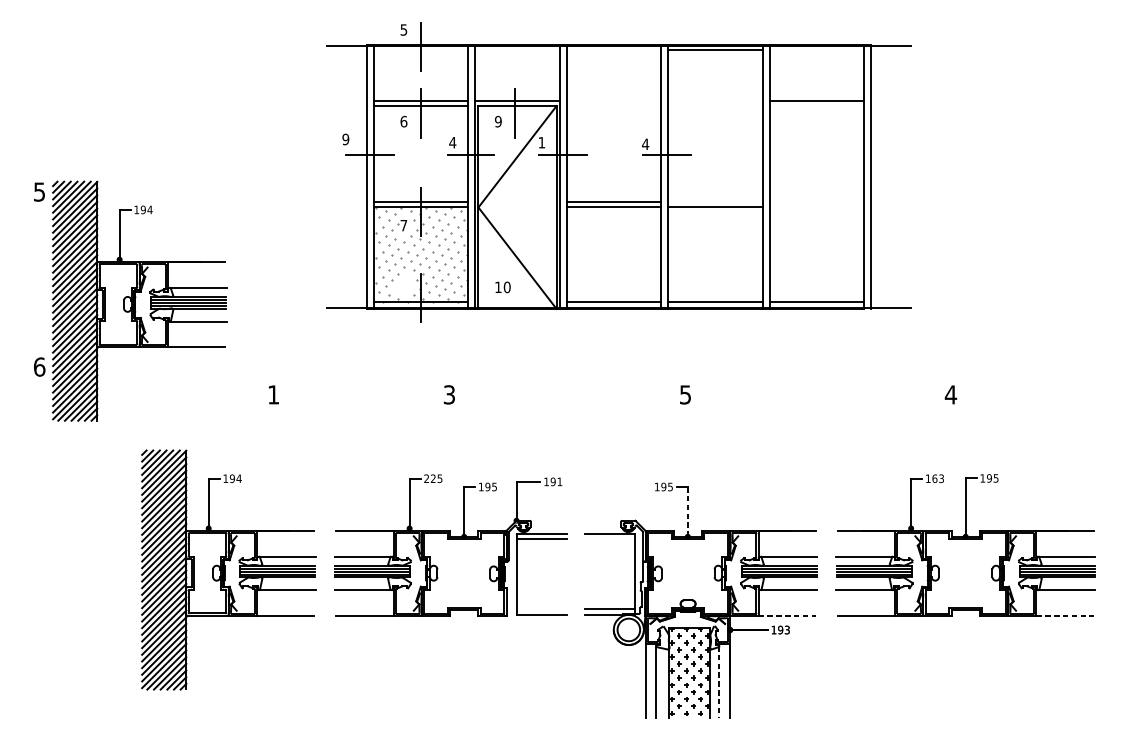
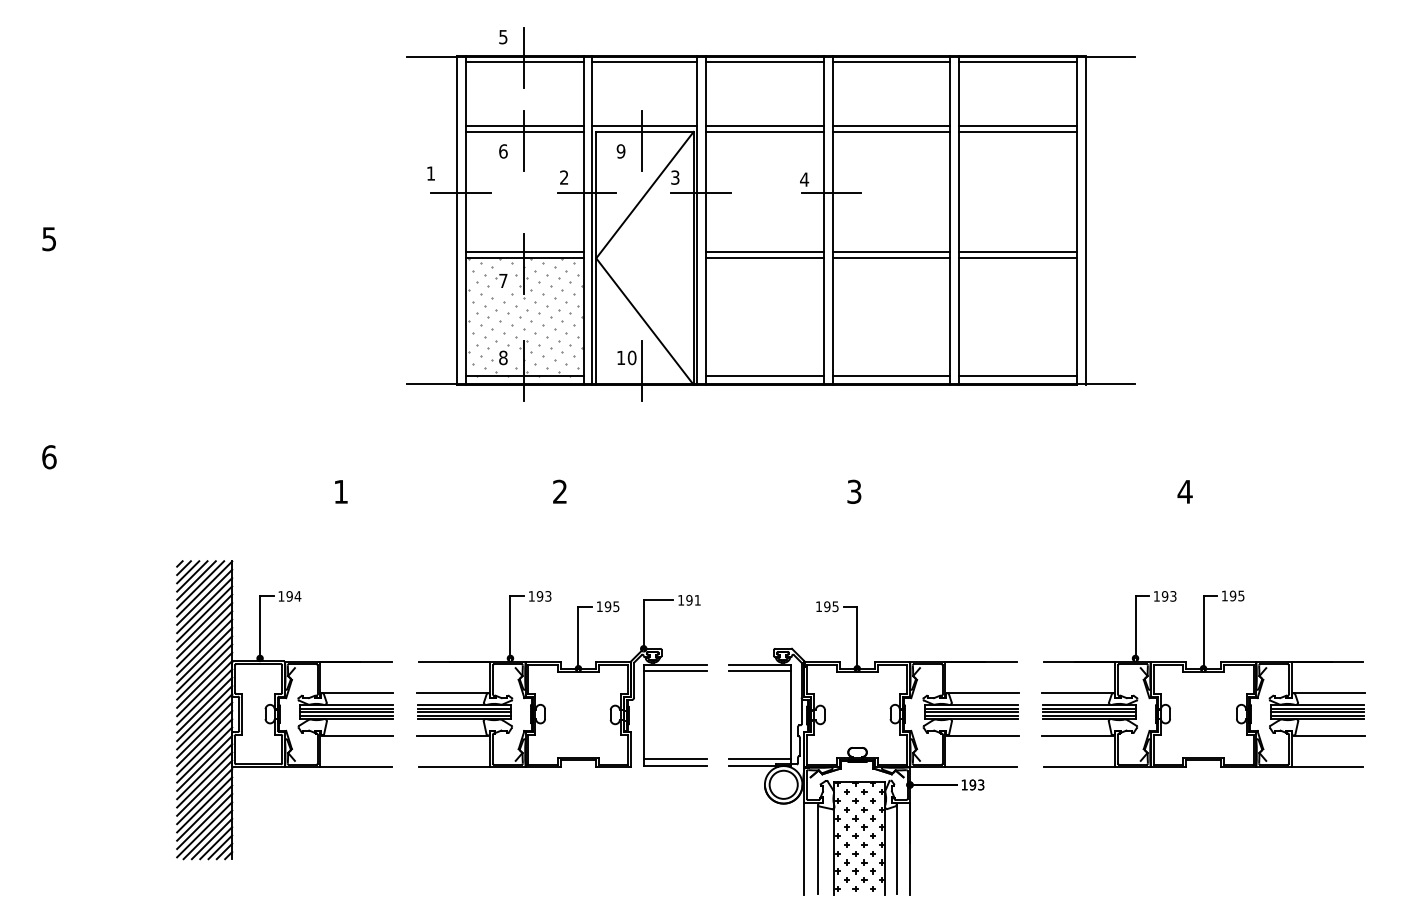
line: (420, 50) -> (524, 62), added
line: (517, 50) -> (644, 62), added
line: (613, 50) -> (764, 62), added
line: (816, 50) -> (1017, 62), added
line: (613, 100) -> (764, 125), added
line: (715, 100) -> (891, 125), added
line: (613, 105) -> (764, 131), added
line: (715, 105) -> (891, 131), added
line: (816, 105) -> (1017, 131), added
text: (345, 139) -> (430, 173), 9 -> 1
text: (452, 142) -> (563, 177), 4 -> 2
text: (542, 142) -> (675, 177), 1 -> 3
line: (715, 202) -> (891, 252), added
line: (816, 202) -> (1017, 252), added
line: (816, 207) -> (1017, 258), added
part: (401, 284) -> (500, 354), added
line: (514, 297) -> (641, 370), added
part: (139, 301) -> (173, 375), removed
text: (449, 394) -> (560, 491), 3 -> 2
text: (685, 394) -> (854, 491), 5 -> 3
text: (432, 478) -> (539, 596), 225 -> 193
text: (934, 478) -> (1164, 596), 163 -> 193
line: (688, 511) -> (857, 637), dashed -> solid
line: (609, 539) -> (759, 671), added
line: (542, 608) -> (675, 758), added
line: (786, 616) -> (980, 767), dashed -> solid
line: (1065, 616) -> (1327, 767), dashed -> solid
line: (719, 681) -> (896, 849), dashed -> solid

